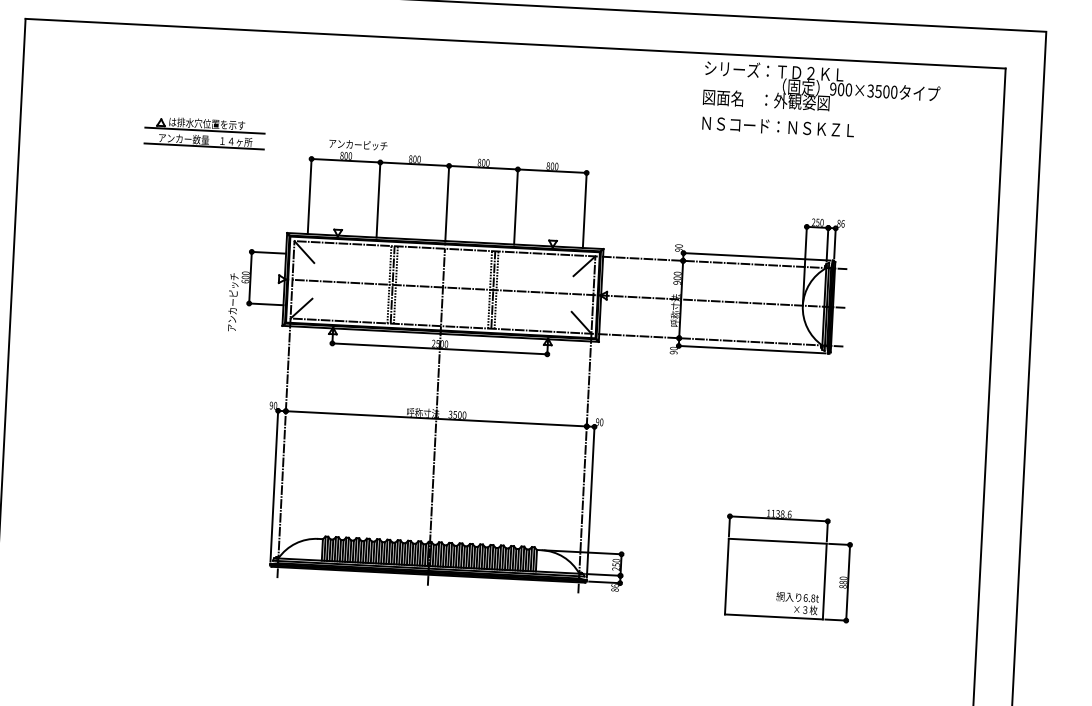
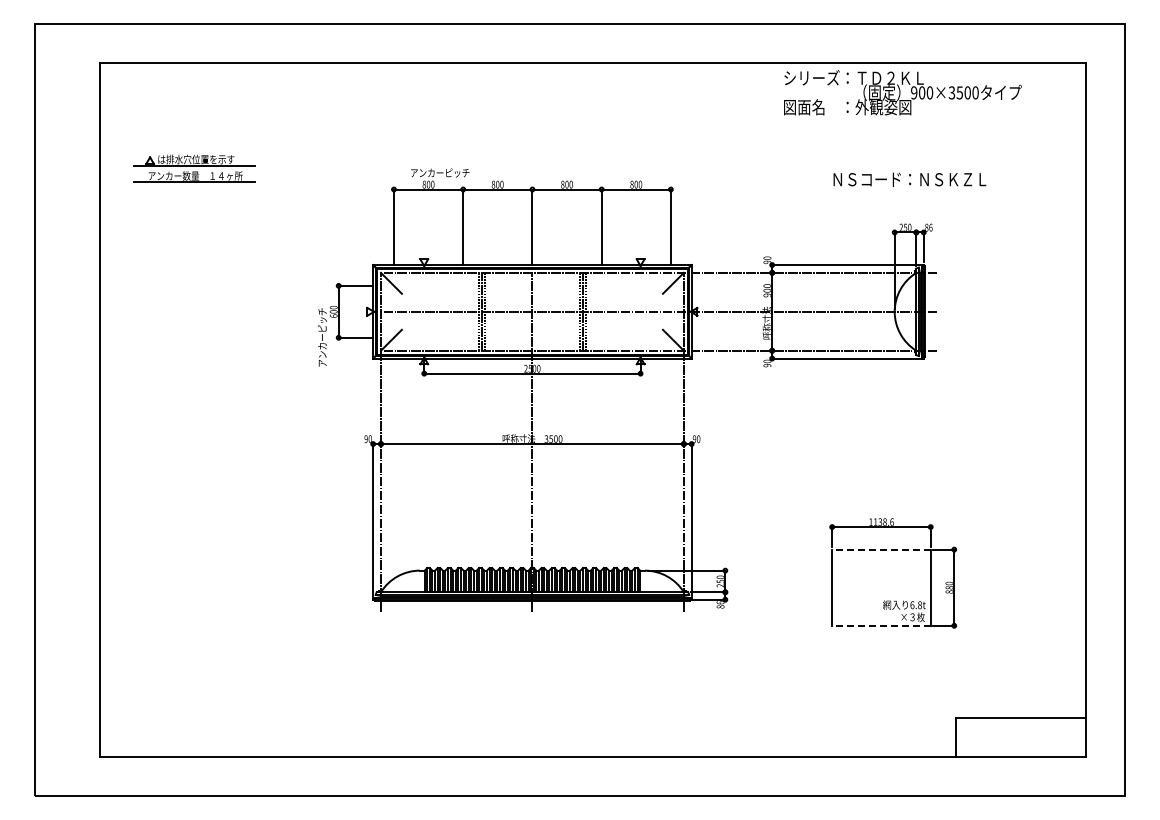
text: (777, 126) -> (909, 179), moved
part: (204, 132) -> (194, 168), moved
line: (776, 541) -> (880, 549), solid -> dashed
line: (772, 616) -> (880, 625), solid -> dashed

